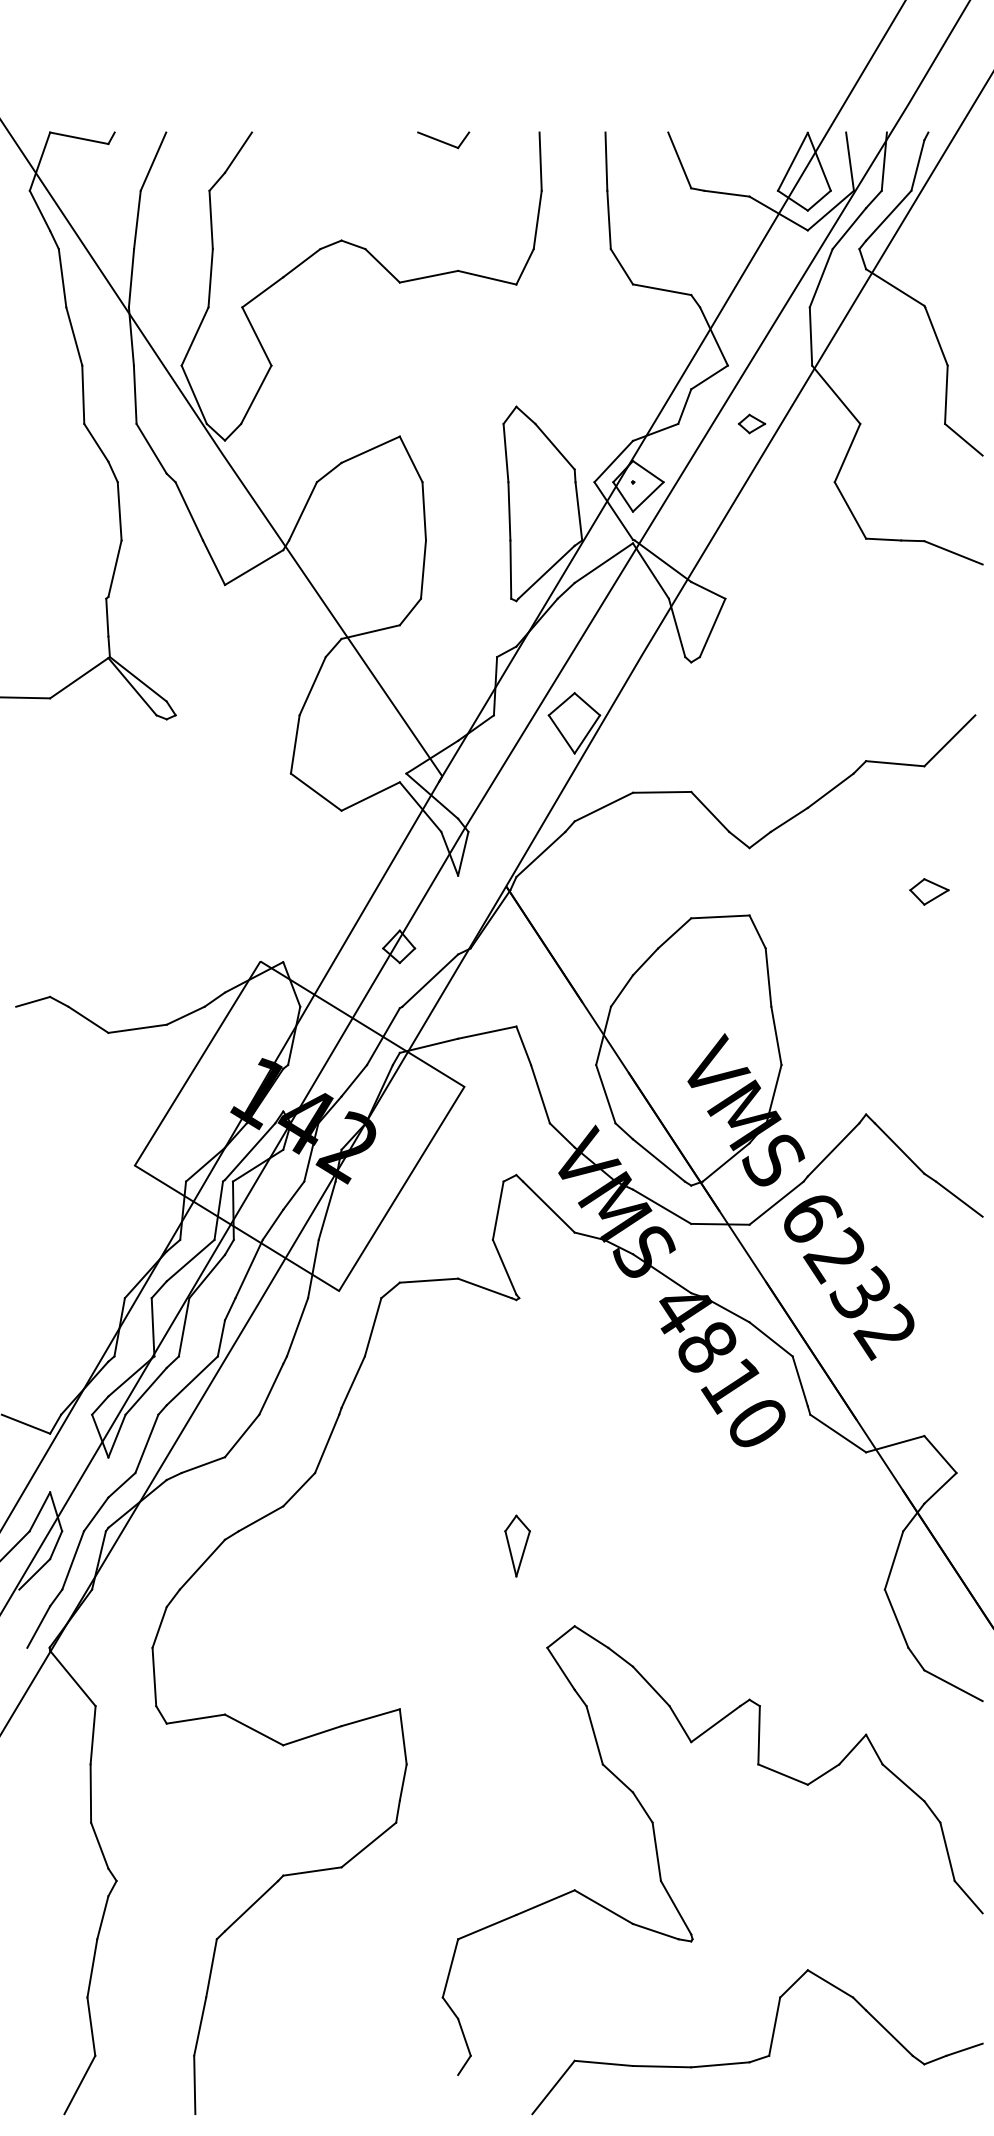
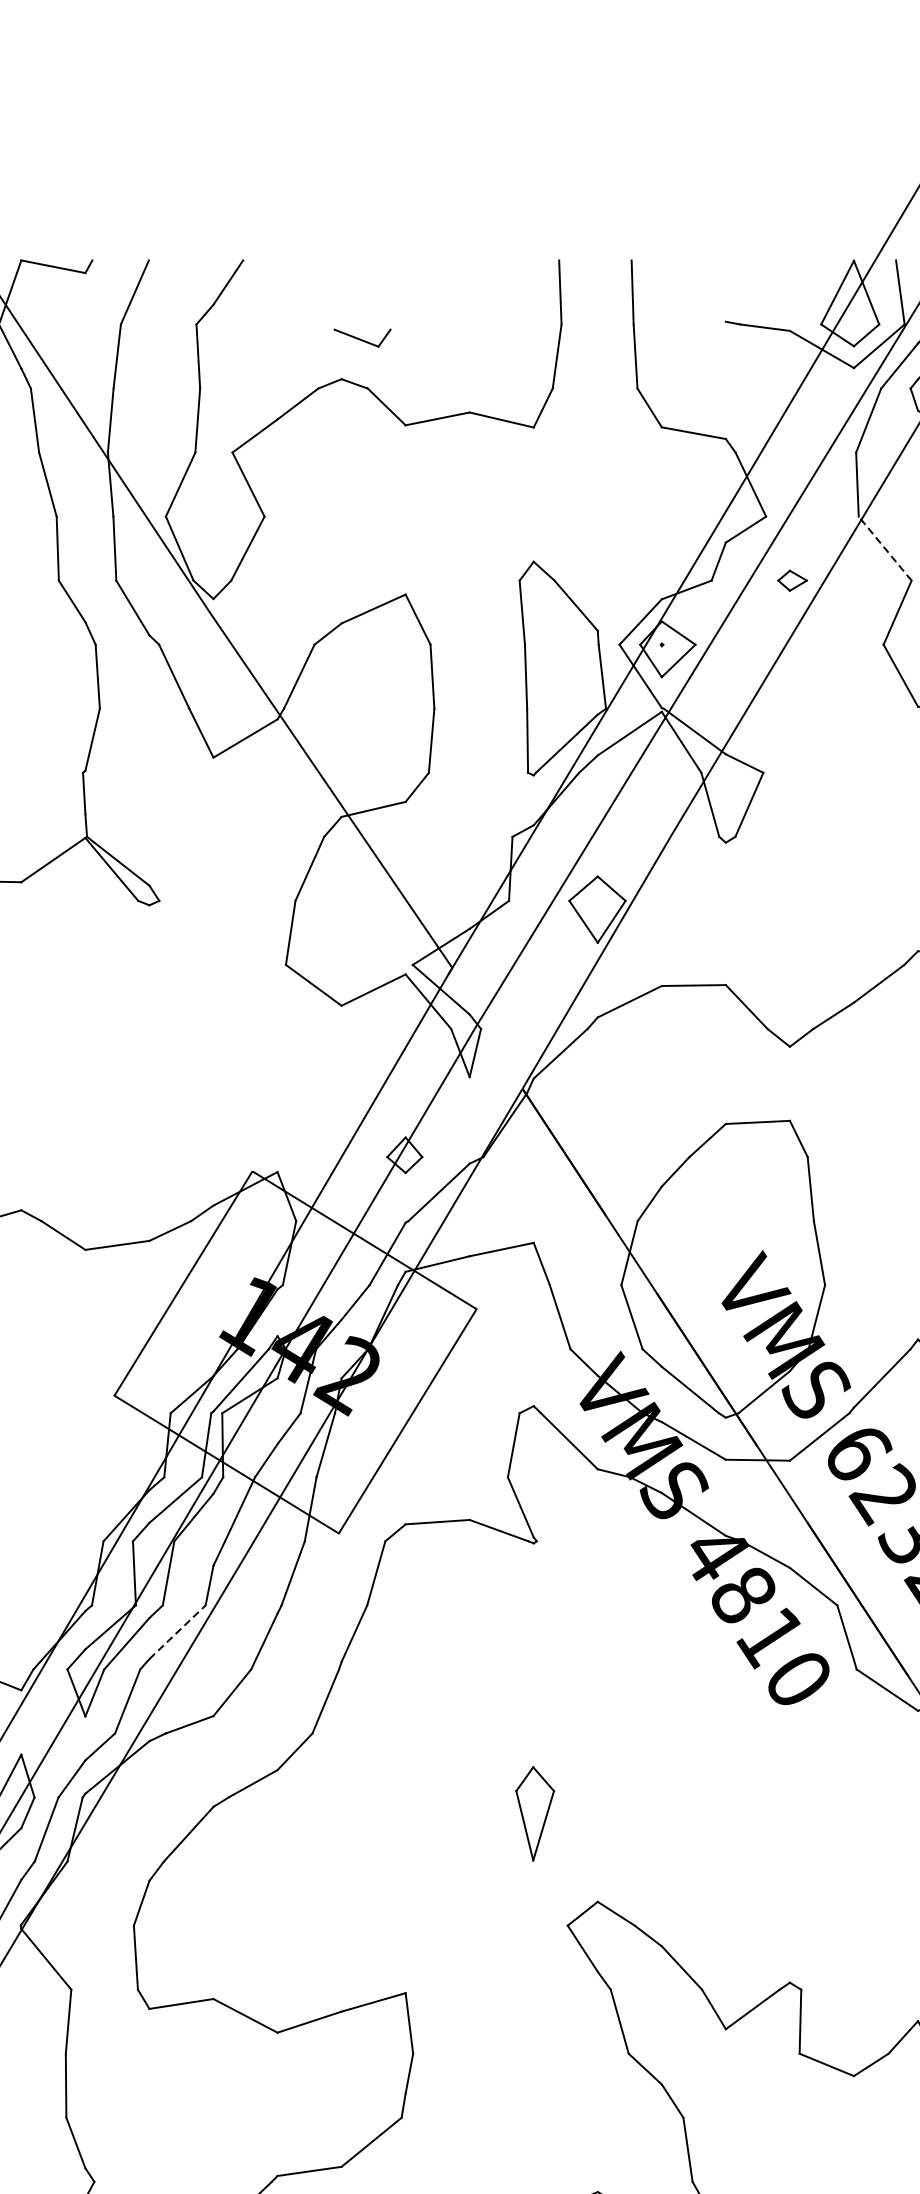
part: (443, 140) -> (362, 338), moved
line: (679, 160) -> (712, 291), removed
line: (836, 394) -> (885, 548), solid -> dashed
line: (192, 1380) -> (177, 1631), solid -> dashed
part: (517, 1545) -> (534, 1813), size x1.4

